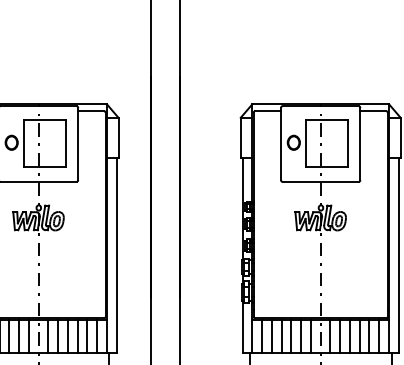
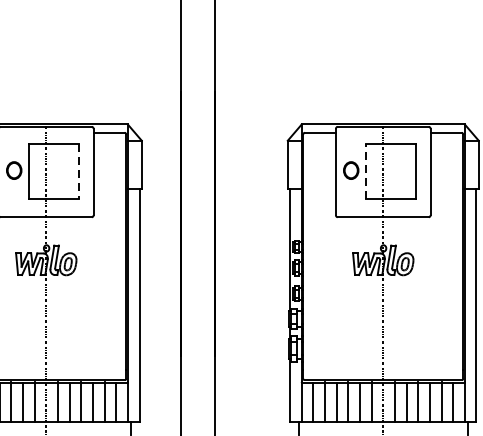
line: (306, 143) -> (366, 171), solid -> dashed
line: (66, 144) -> (79, 172), solid -> dashed

